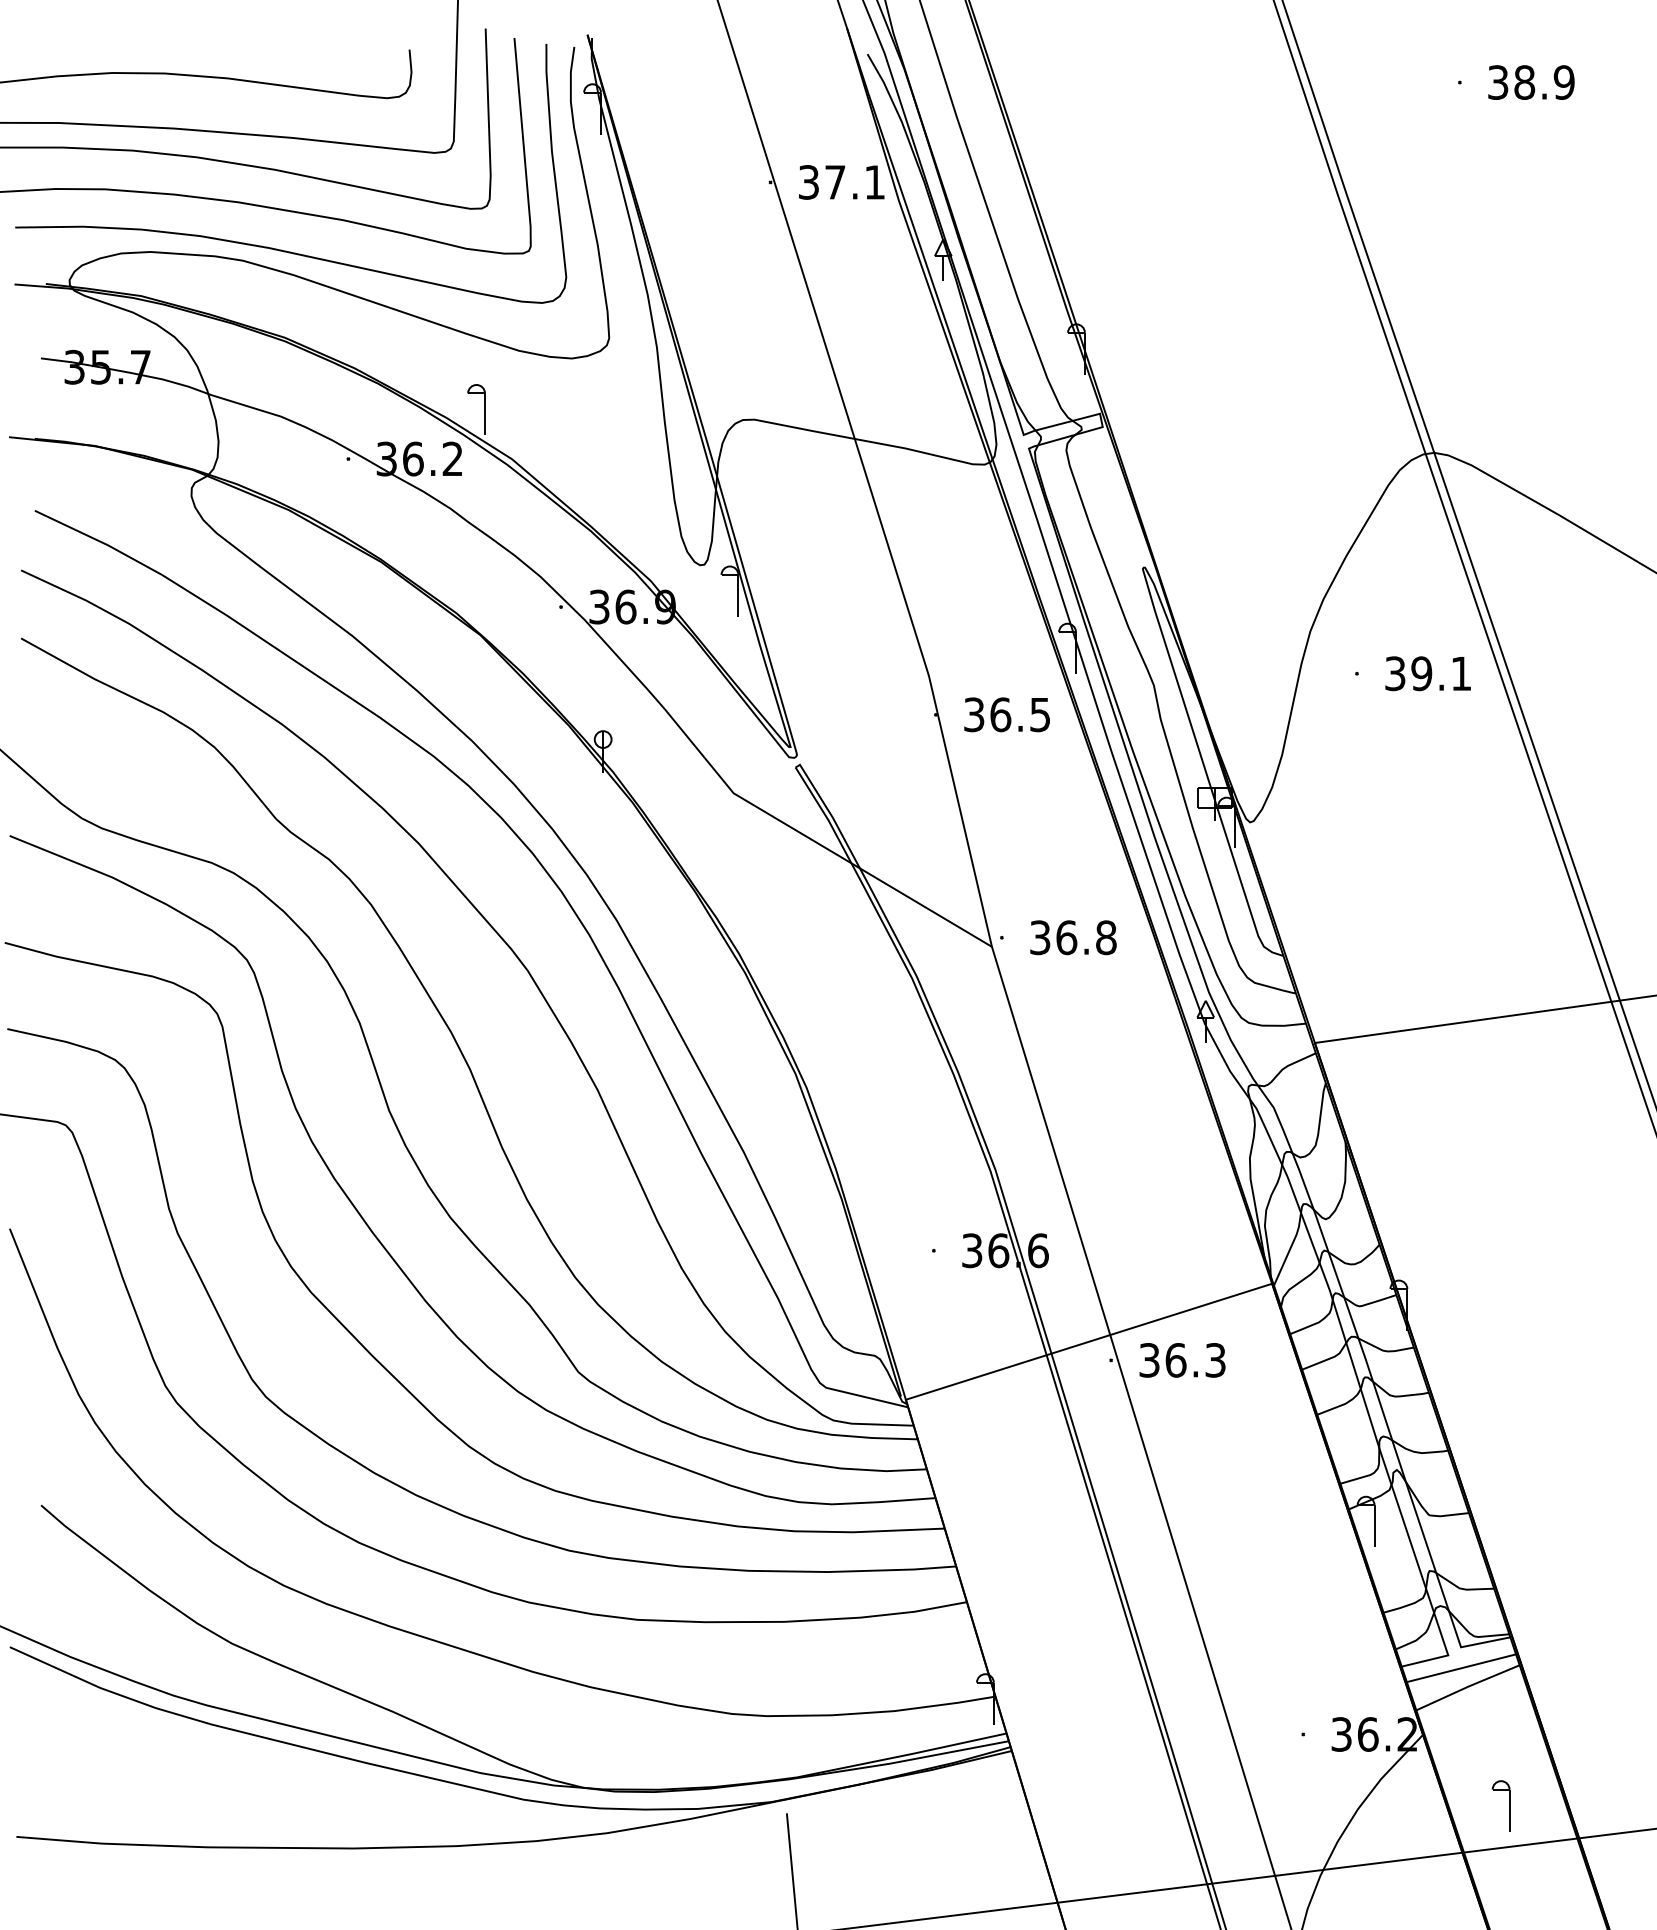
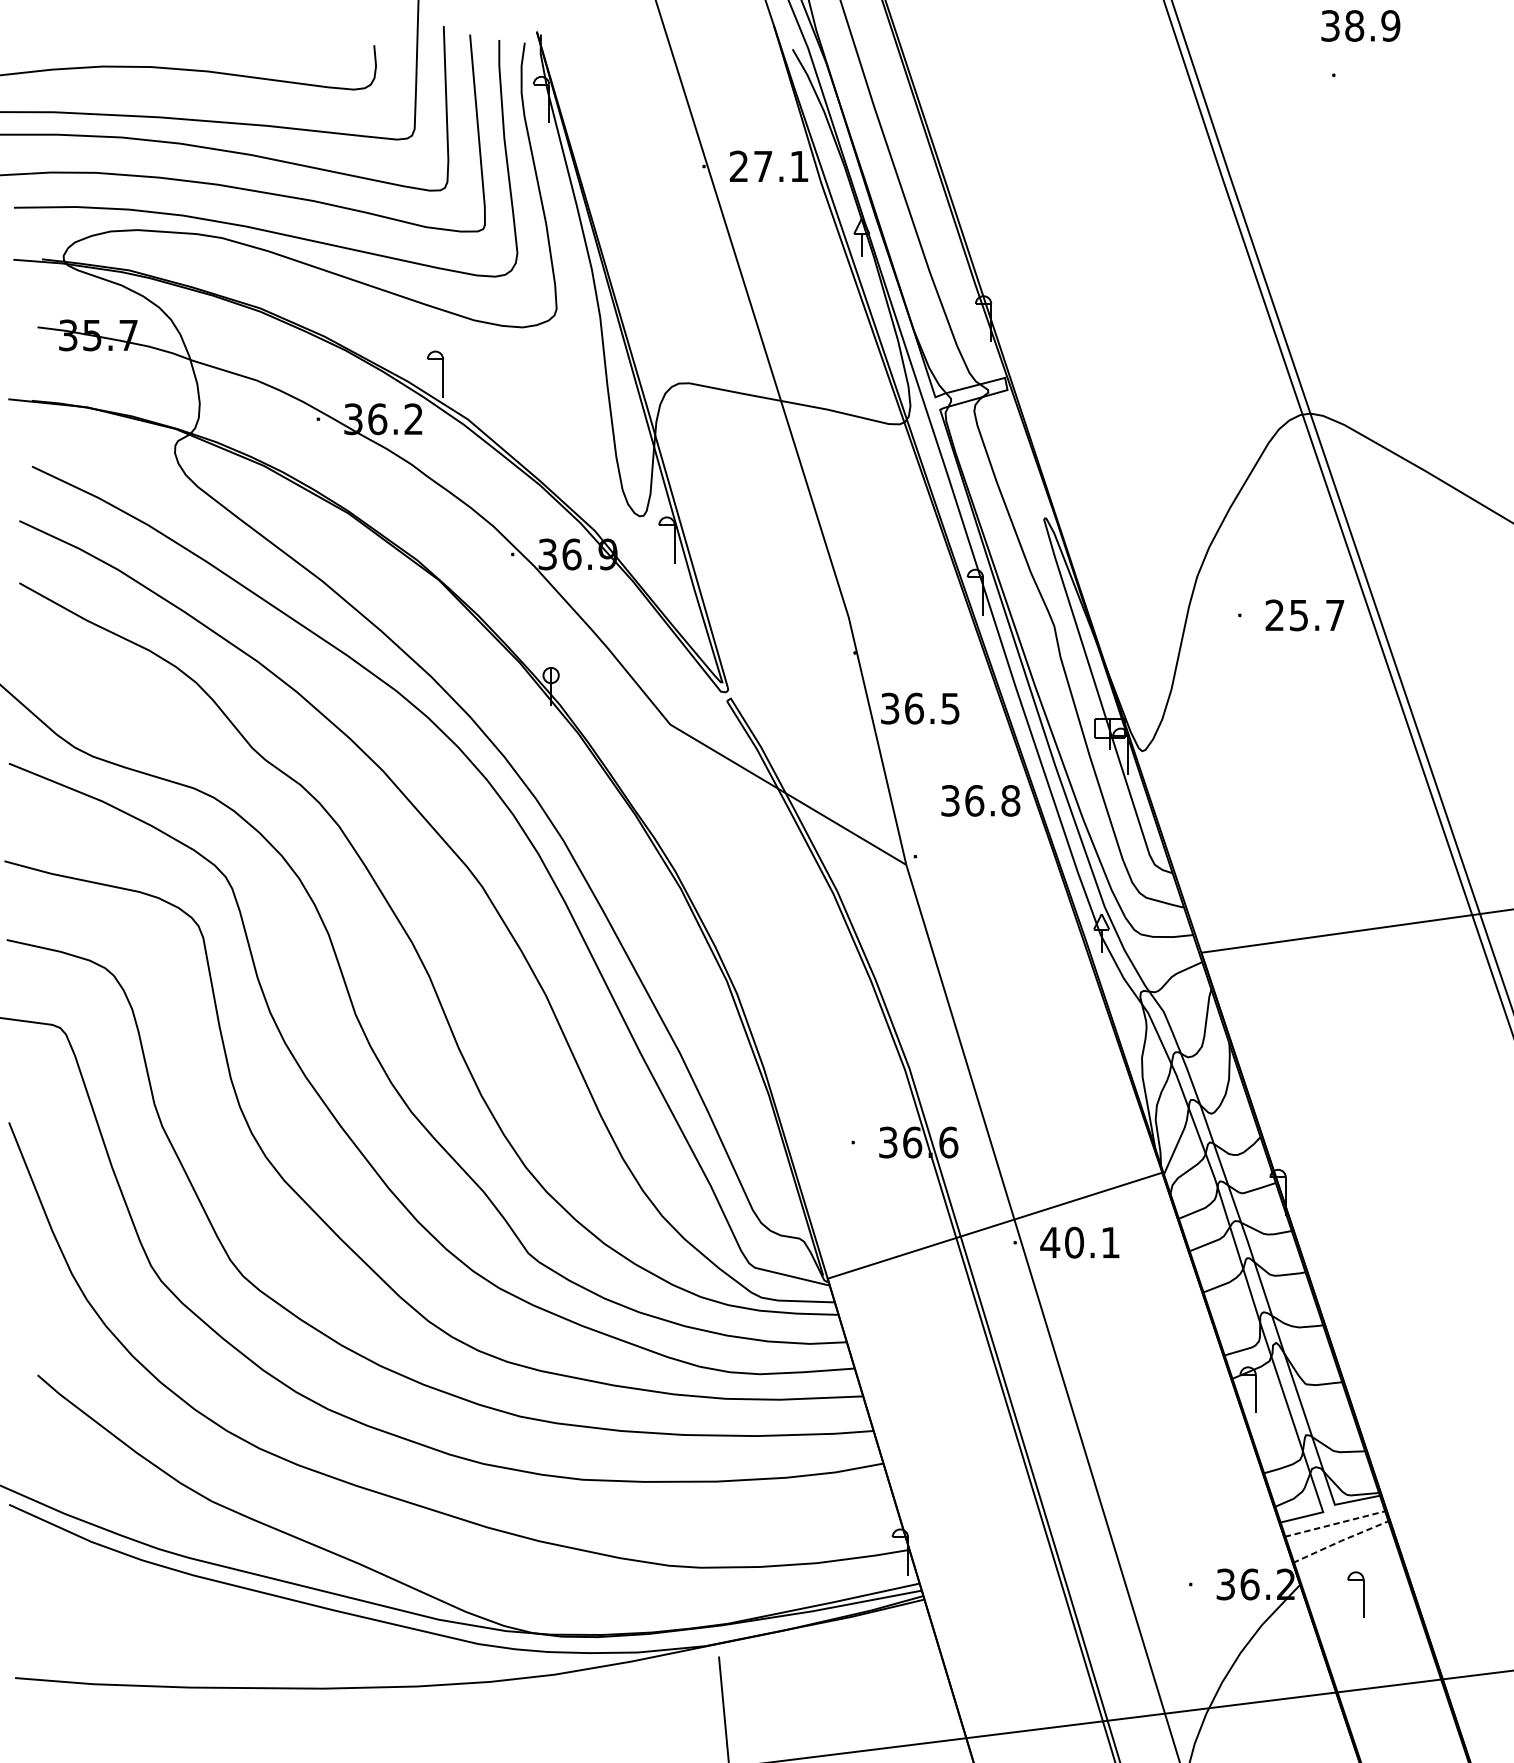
text: (1531, 82) -> (1360, 25), moved
text: (808, 182) -> (738, 166), 37.1 -> 27.1
text: (1428, 673) -> (1305, 615), 39.1 -> 25.7
text: (1006, 714) -> (919, 708), moved
text: (1073, 937) -> (980, 800), moved
text: (1181, 1360) -> (1079, 1242), 36.3 -> 40.1
line: (1461, 1668) -> (1335, 1524), solid -> dashed
line: (1467, 1687) -> (1340, 1541), solid -> dashed
part: (1509, 1805) -> (1363, 1594), moved

